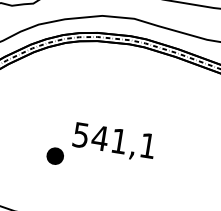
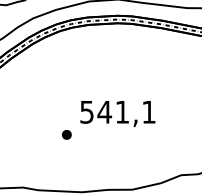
part: (55, 155) -> (66, 134), size x0.62

